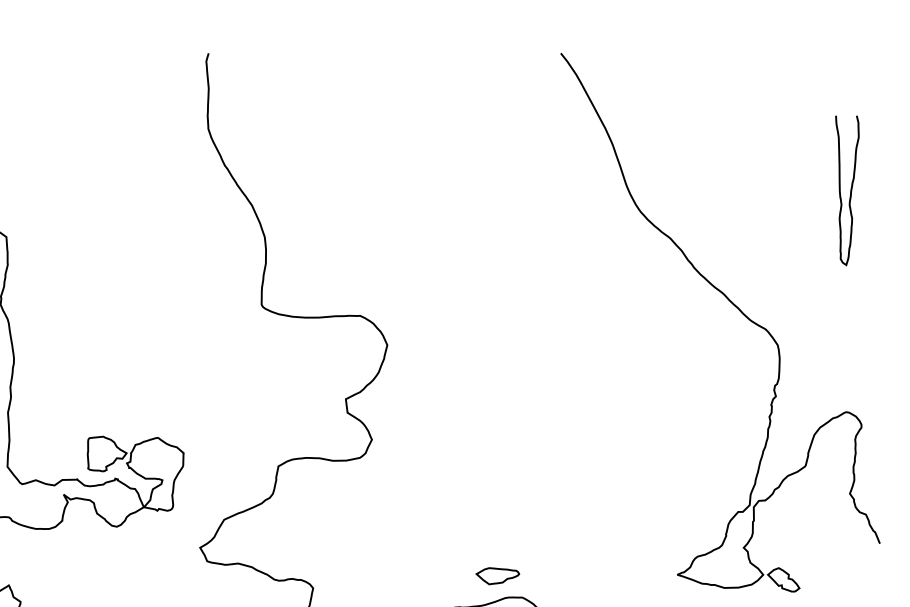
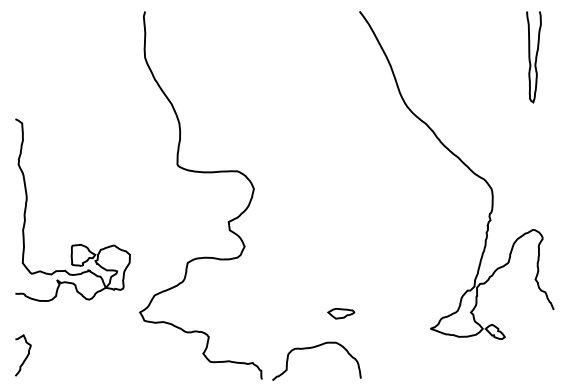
curve: (849, 191) -> (535, 57), moved
part: (498, 575) -> (341, 313), moved

